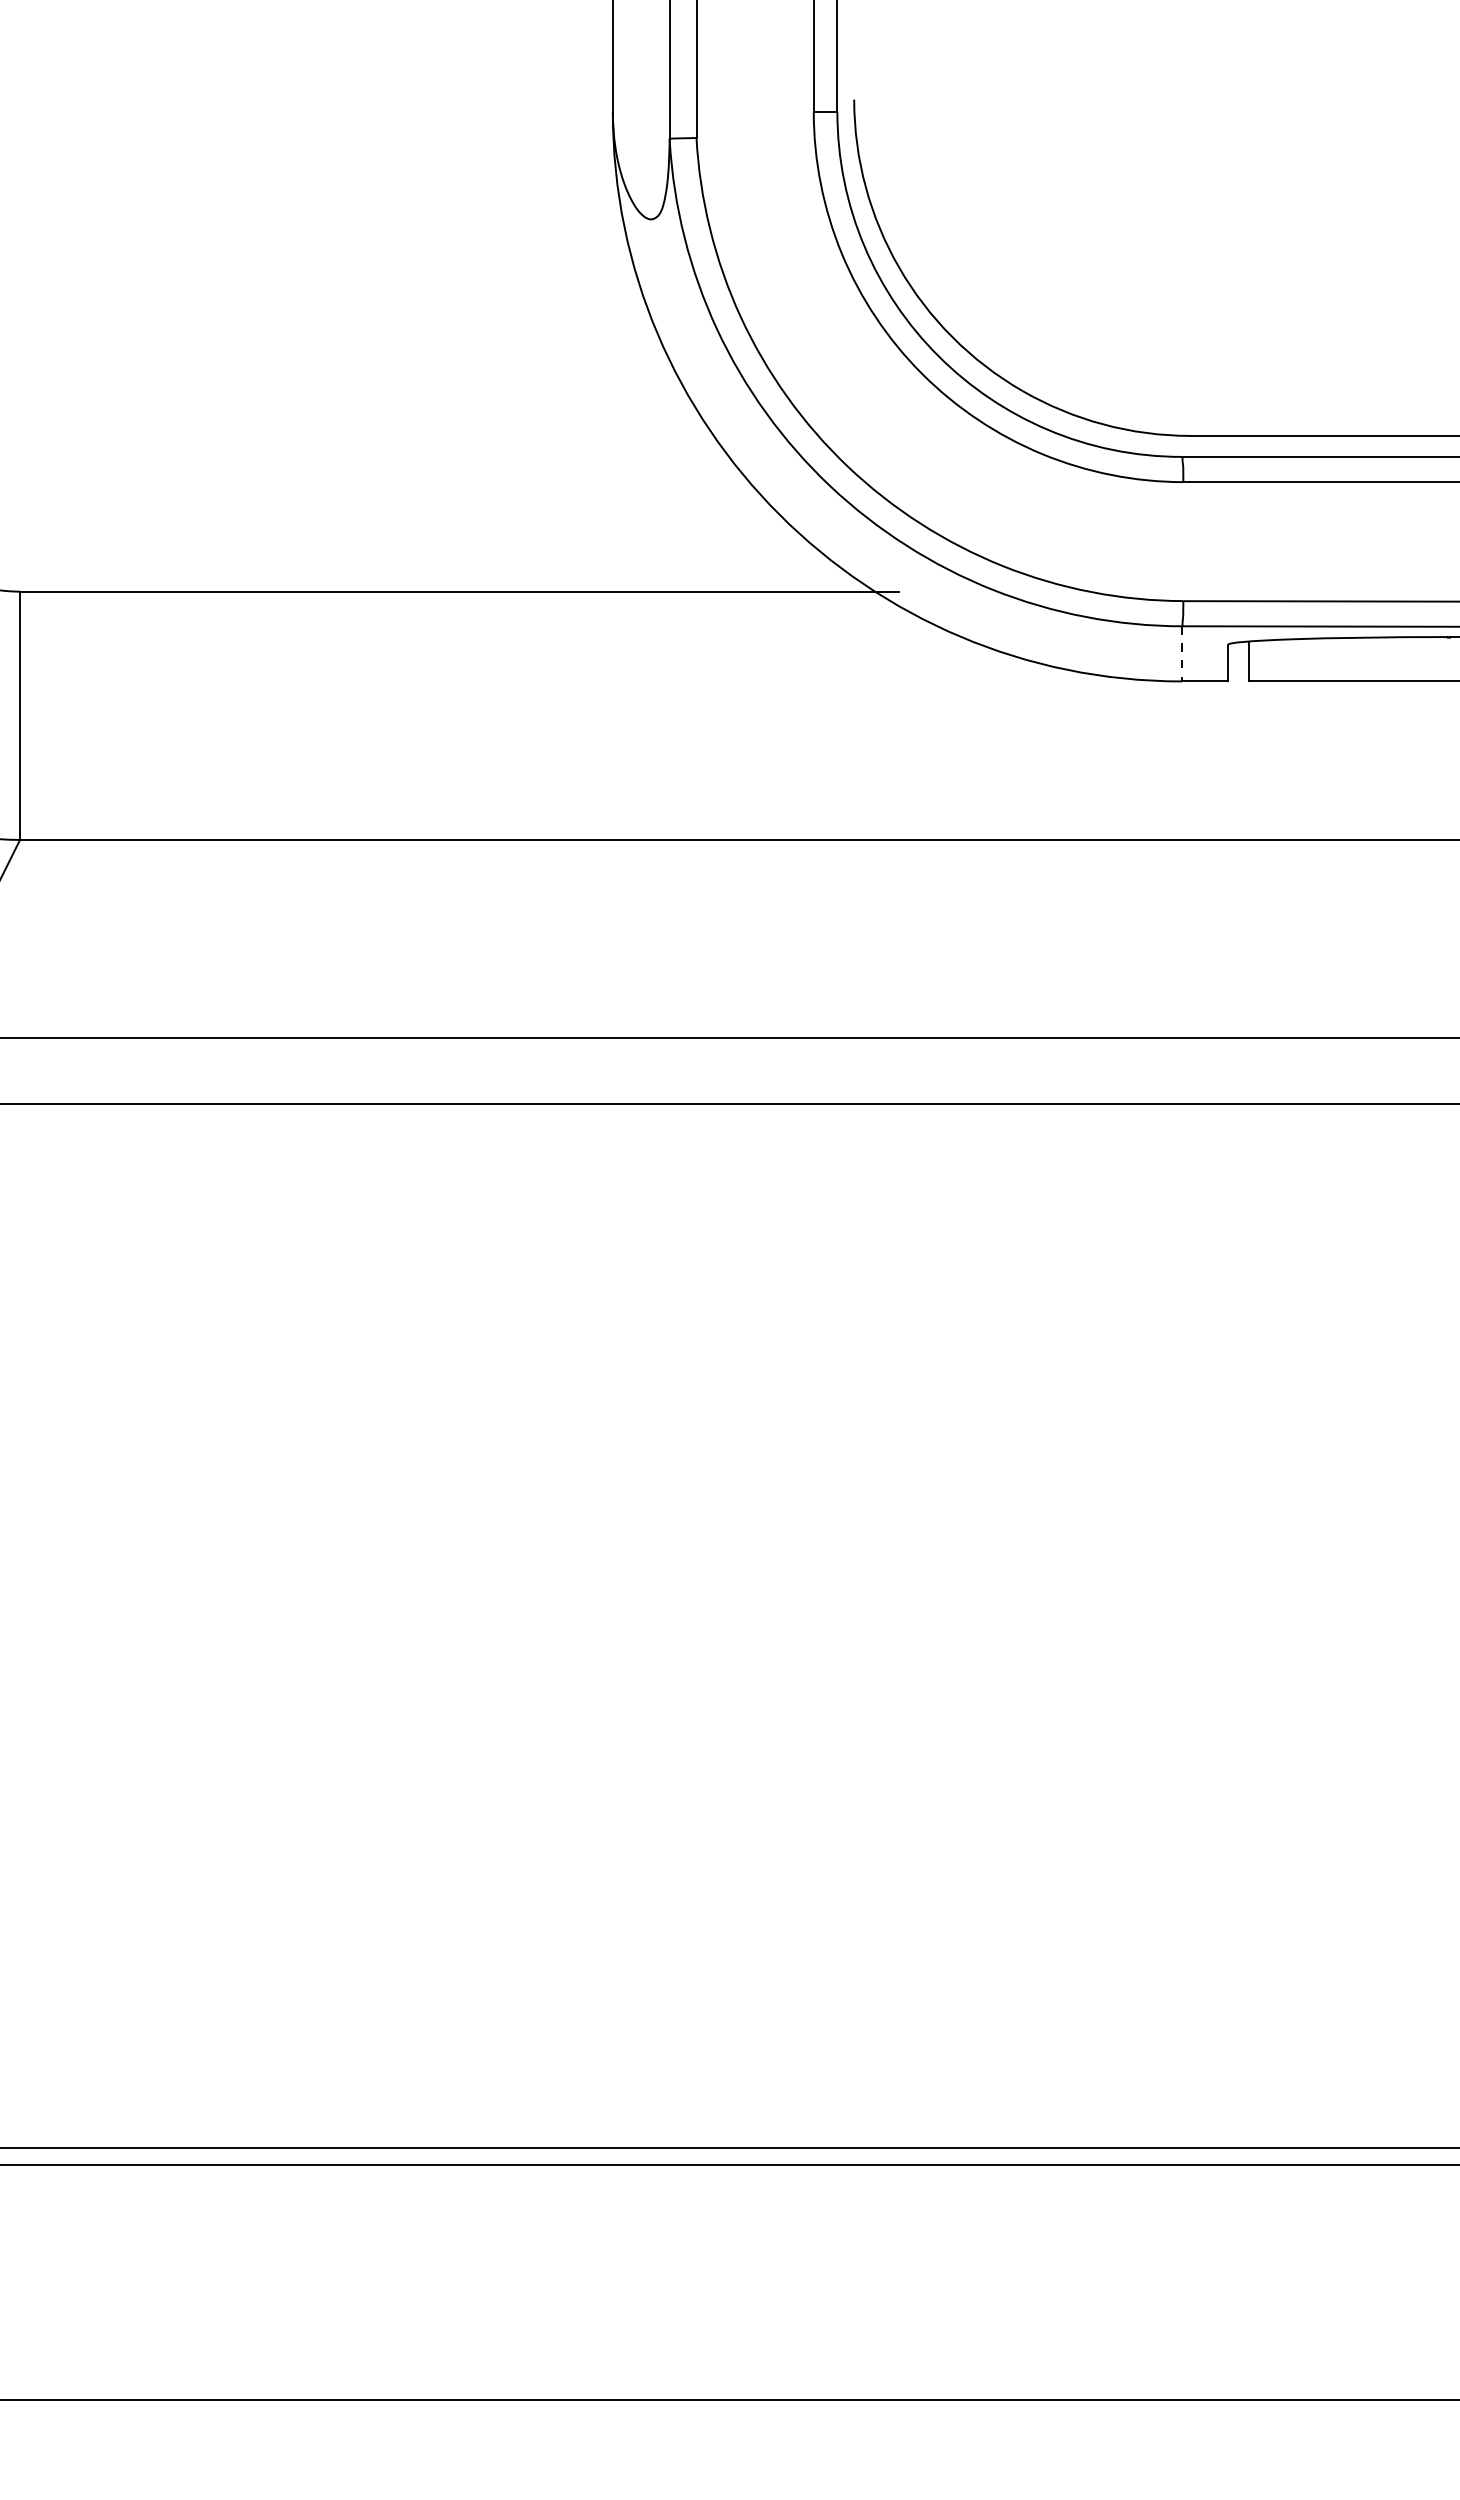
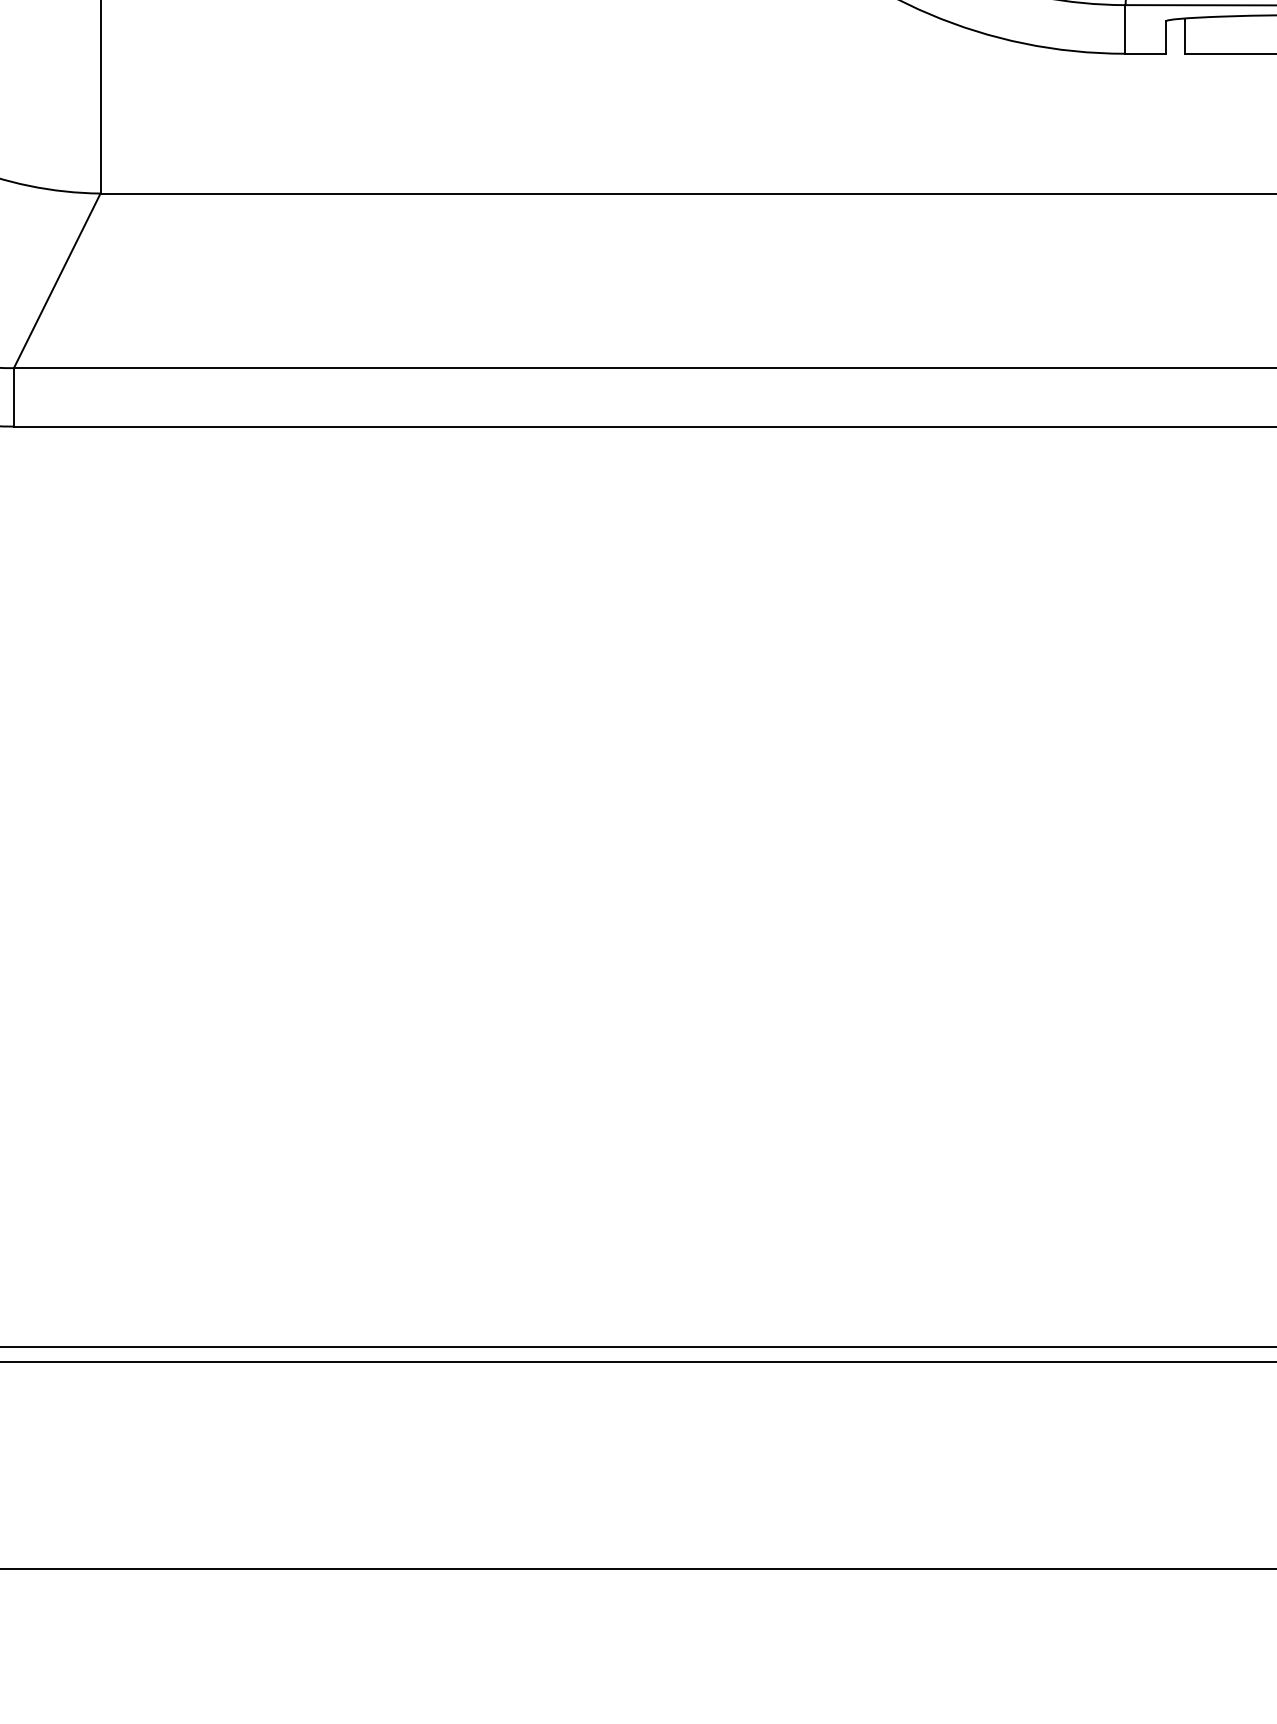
line: (1182, 653) -> (1125, 29), dashed -> solid

